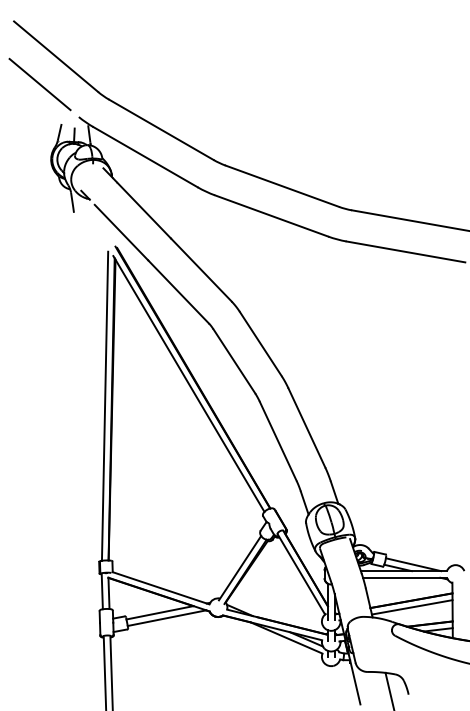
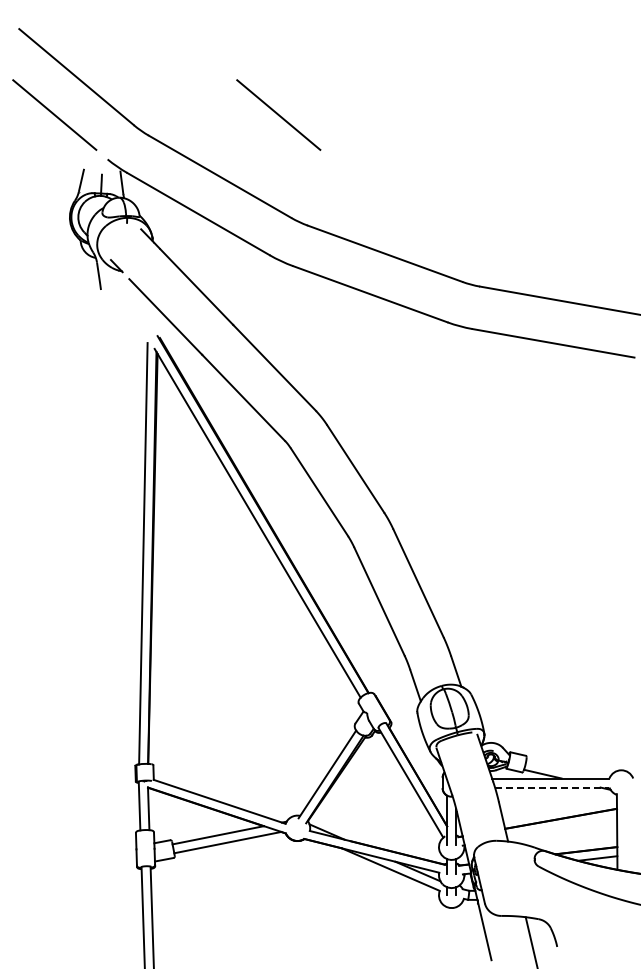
line: (204, 84) -> (278, 114), added
line: (413, 564) -> (563, 769), removed
line: (405, 577) -> (552, 787), solid -> dashed
line: (412, 607) -> (562, 827), removed

